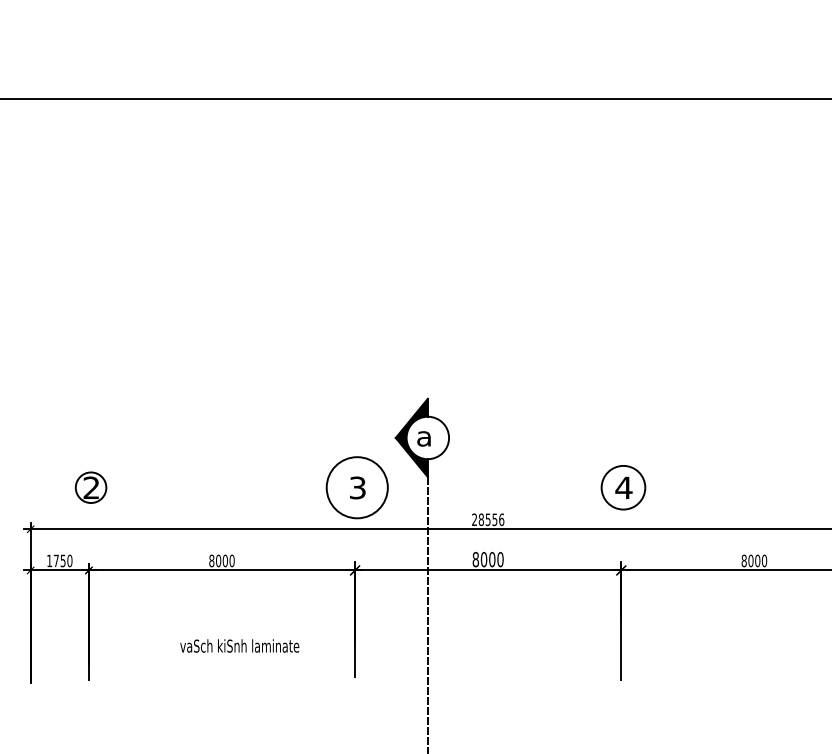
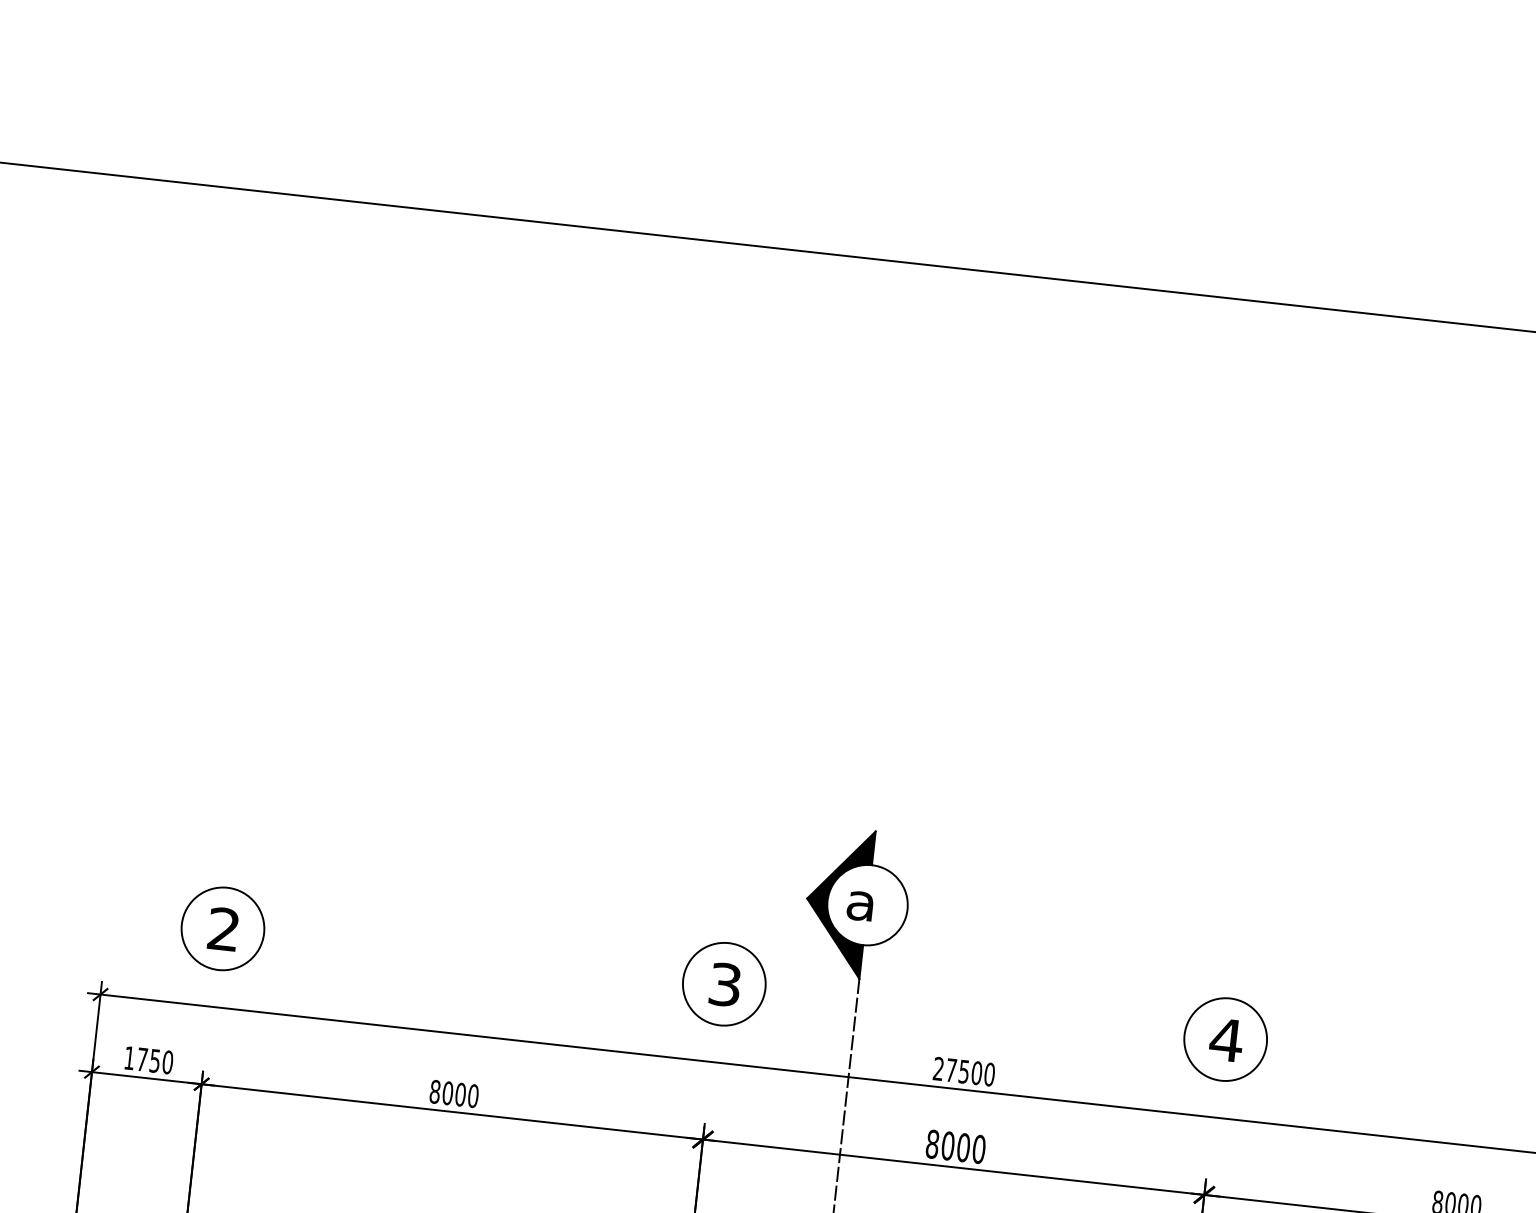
circle: (90, 487) -> (221, 928), size x1.43
circle: (357, 487) -> (724, 983), size x0.71
text: (491, 519) -> (970, 1071), 28556 -> 27500

